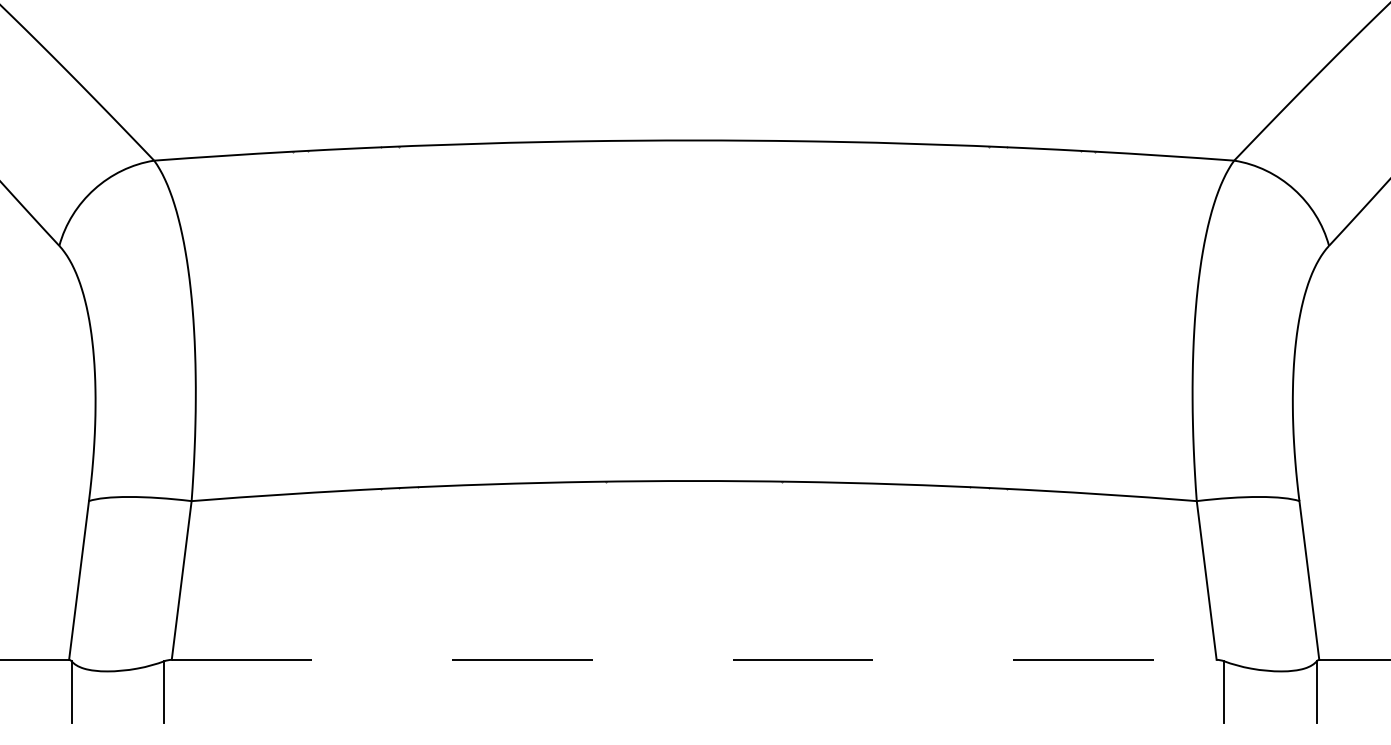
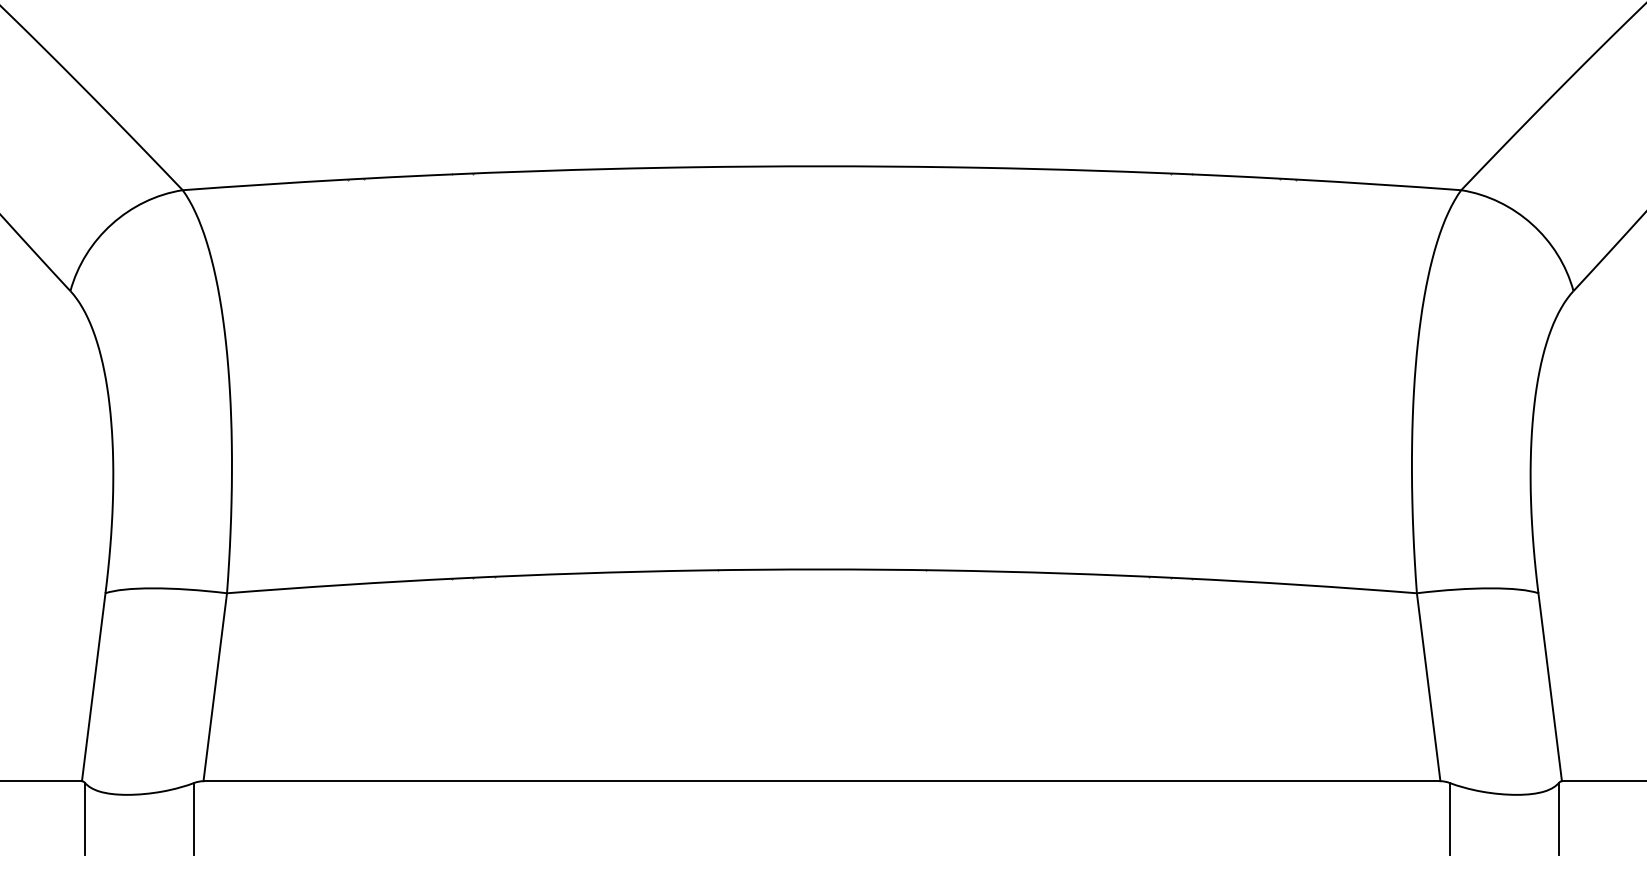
line: (694, 659) -> (822, 780), dashed -> solid

